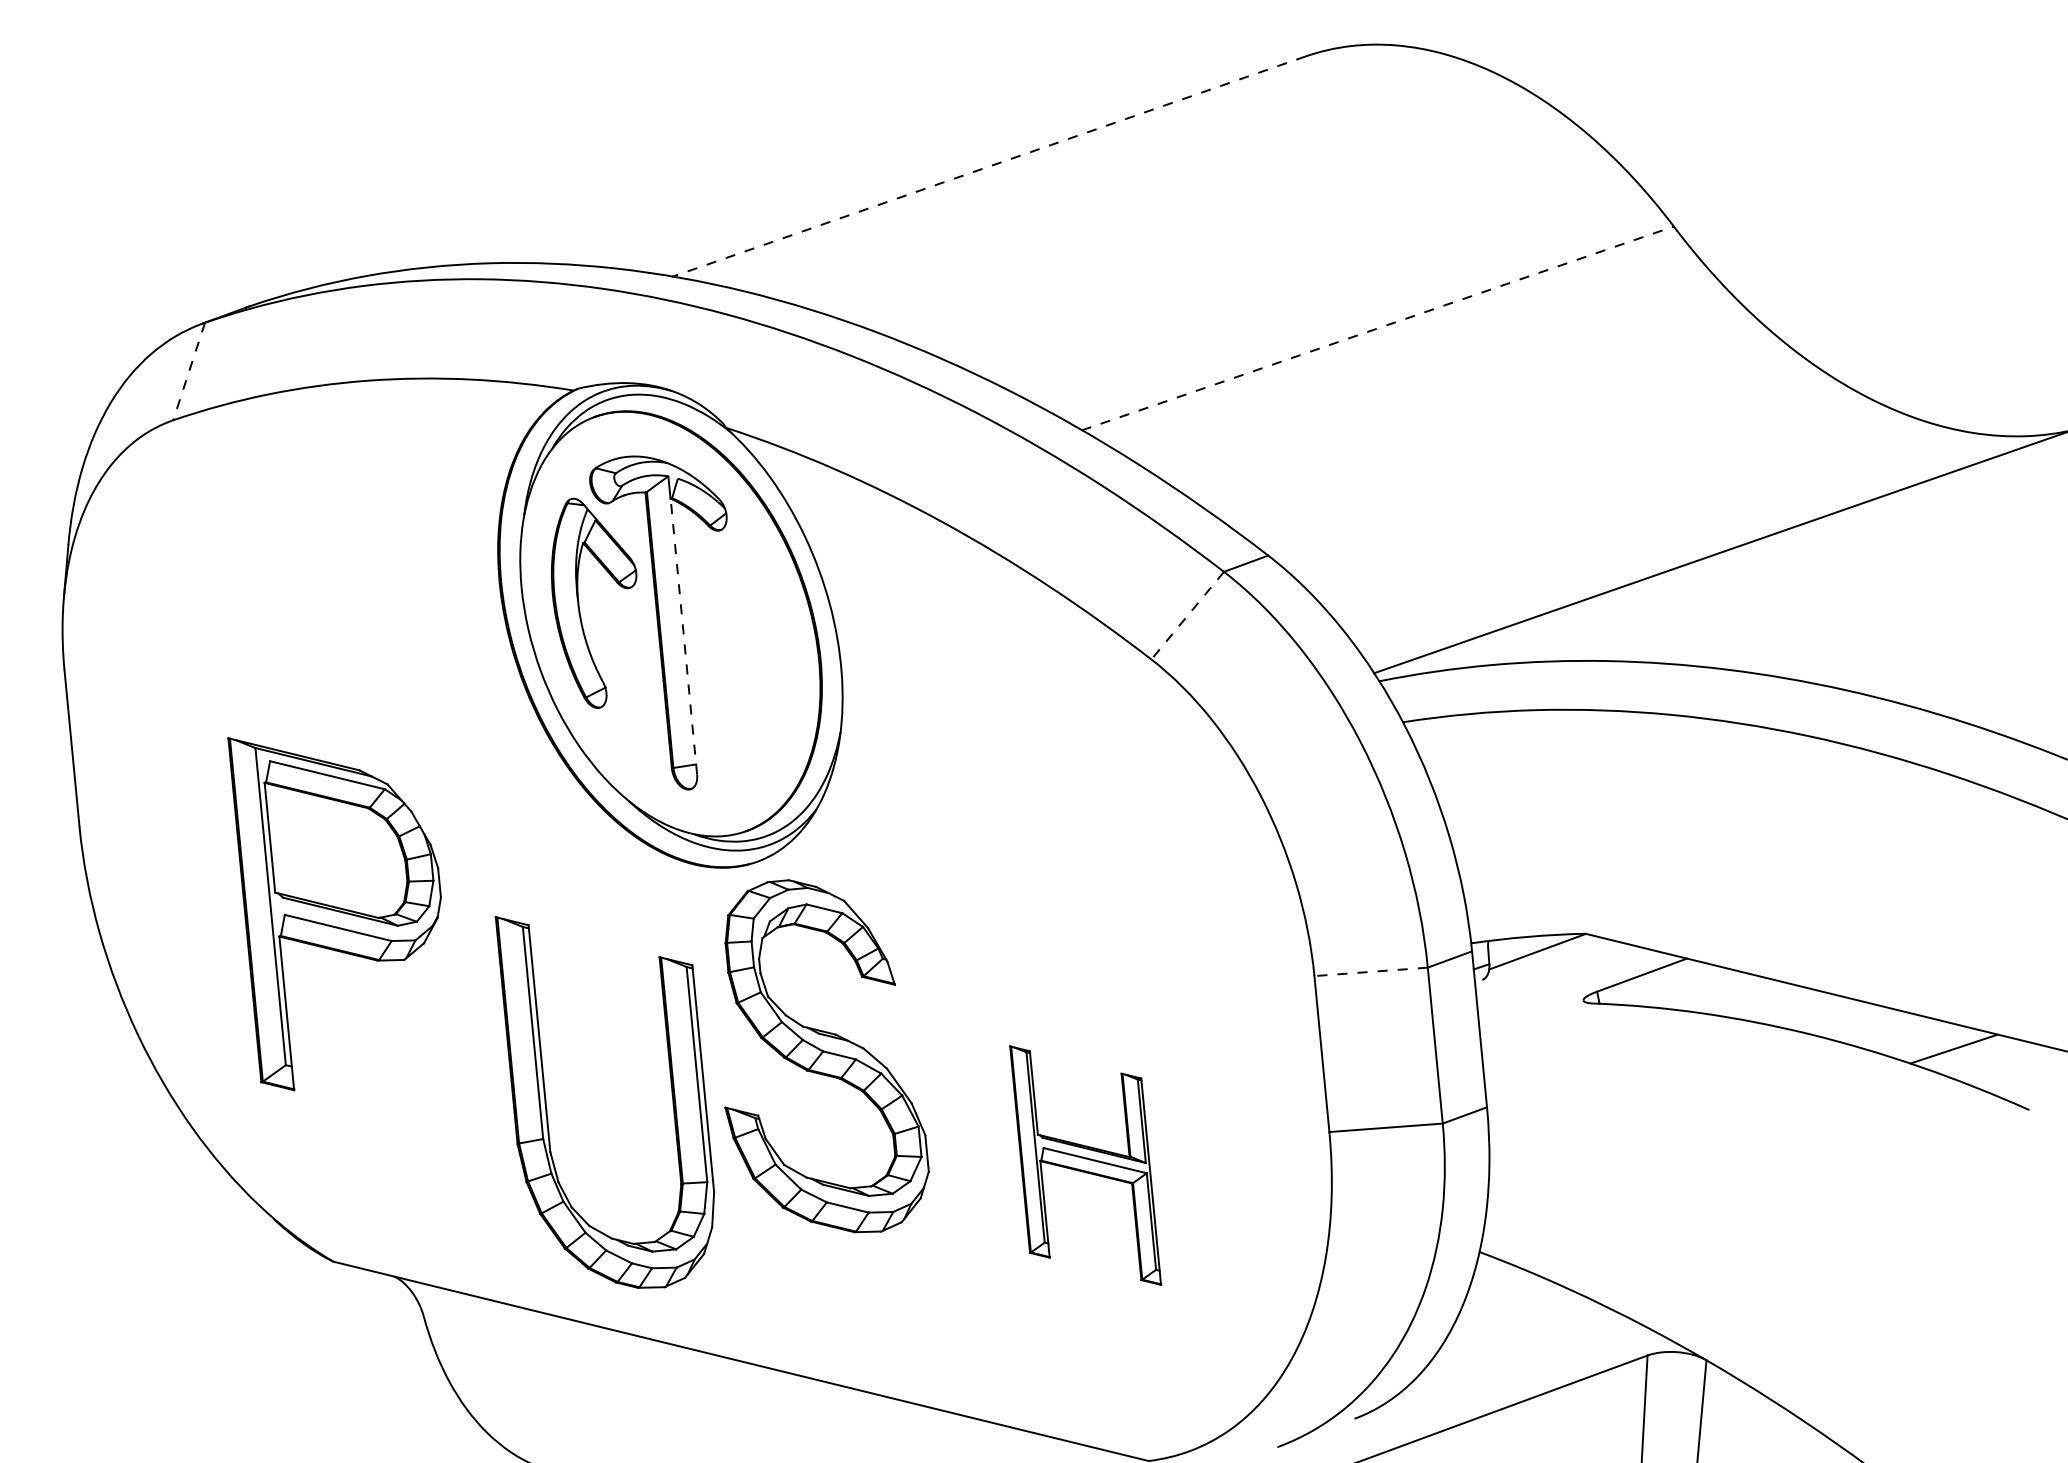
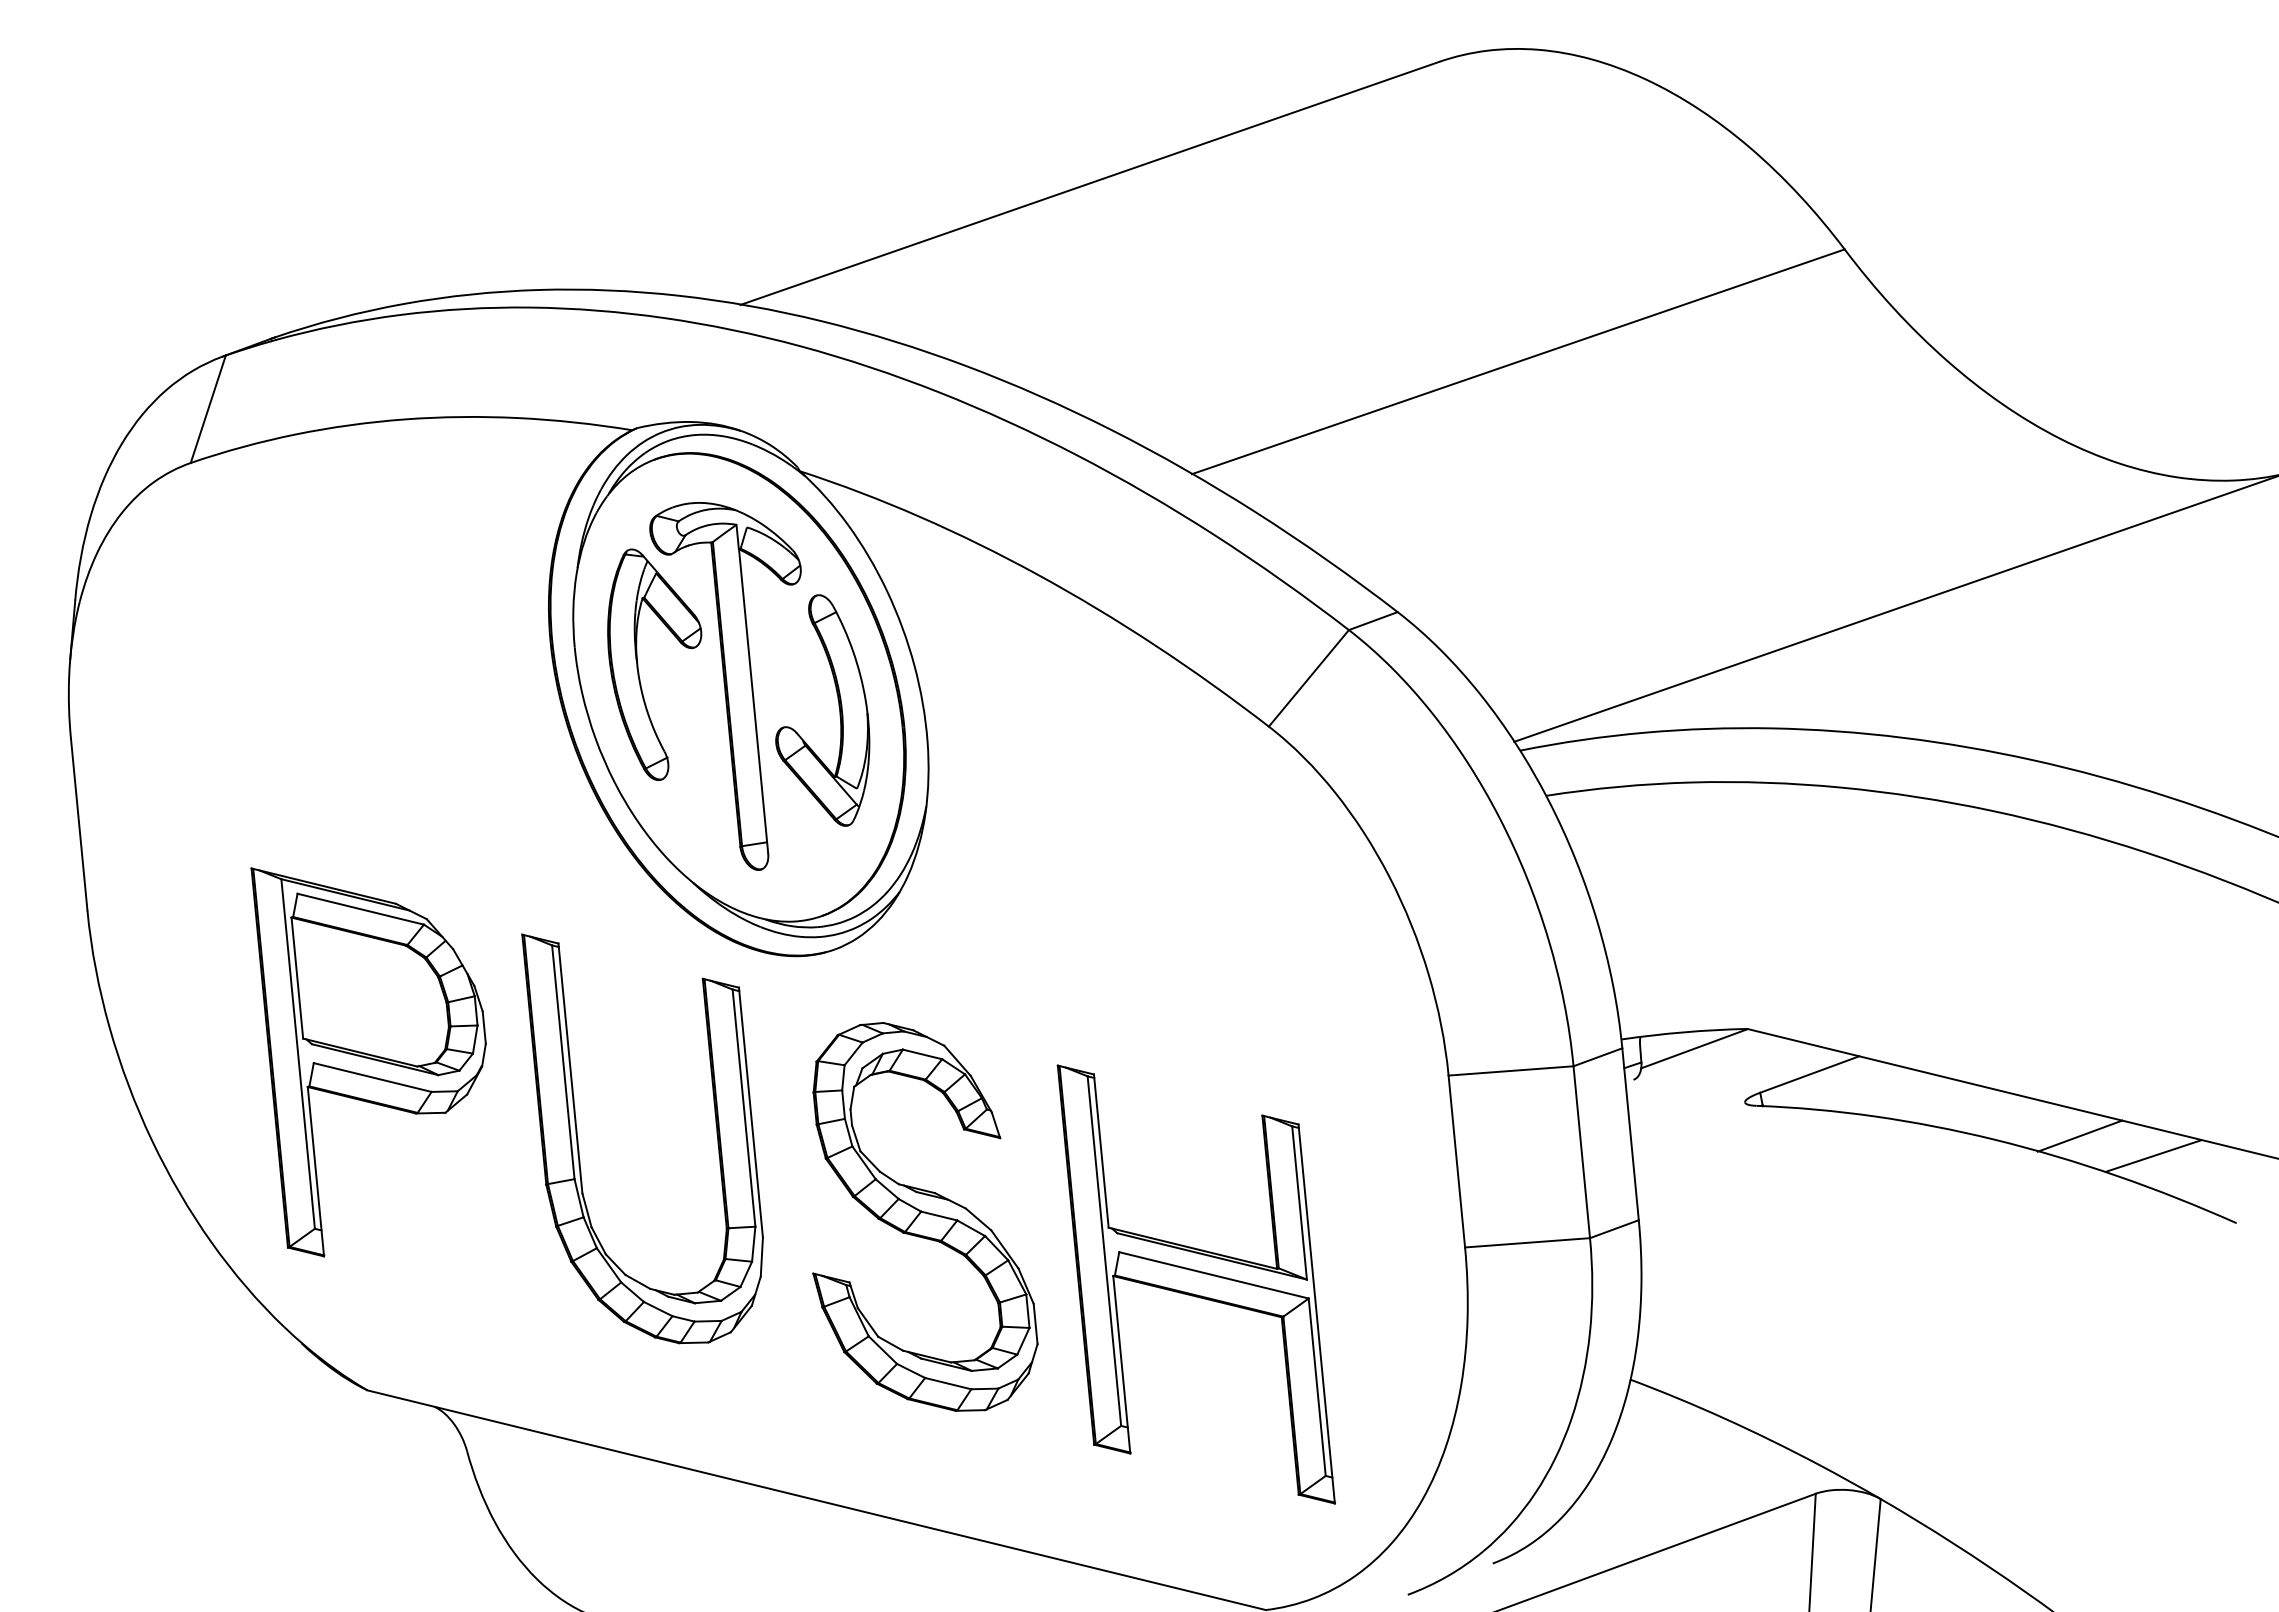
line: (988, 166) -> (1089, 183), dashed -> solid
line: (1377, 328) -> (1518, 361), dashed -> solid
line: (189, 371) -> (208, 409), dashed -> solid
line: (1187, 615) -> (1308, 678), dashed -> solid
line: (683, 636) -> (753, 701), dashed -> solid
part: (760, 641) -> (838, 706), added
part: (334, 914) -> (368, 1062), moved
line: (1371, 971) -> (1511, 1070), dashed -> solid
line: (1886, 1030) -> (2079, 1135), added
part: (827, 1055) -> (925, 1216), moved
part: (547, 1112) -> (579, 1149), moved
part: (1085, 1165) -> (1196, 1284), size x1.67

